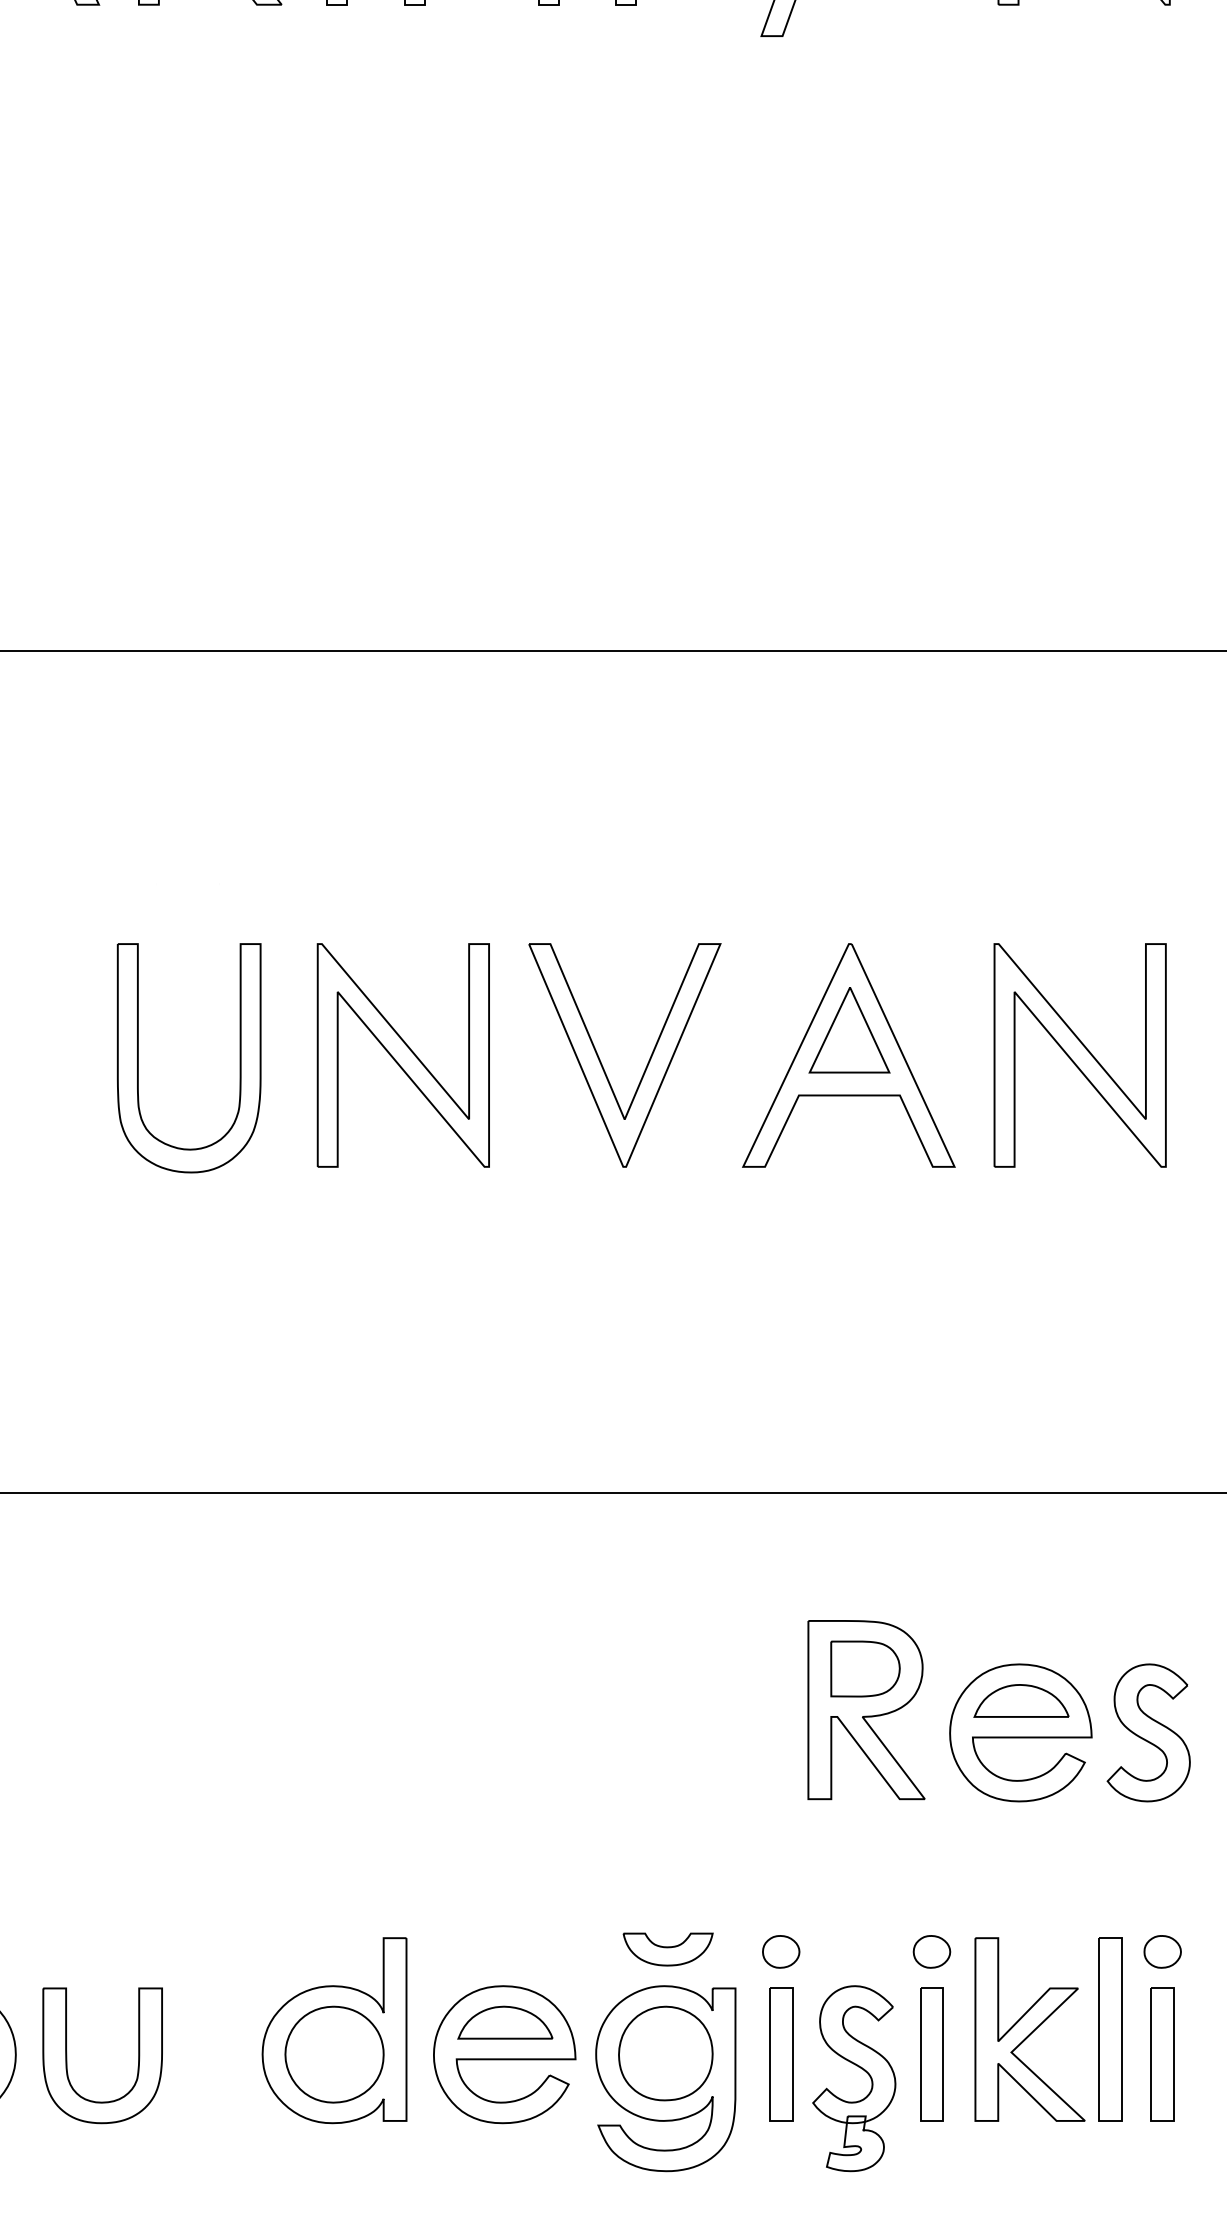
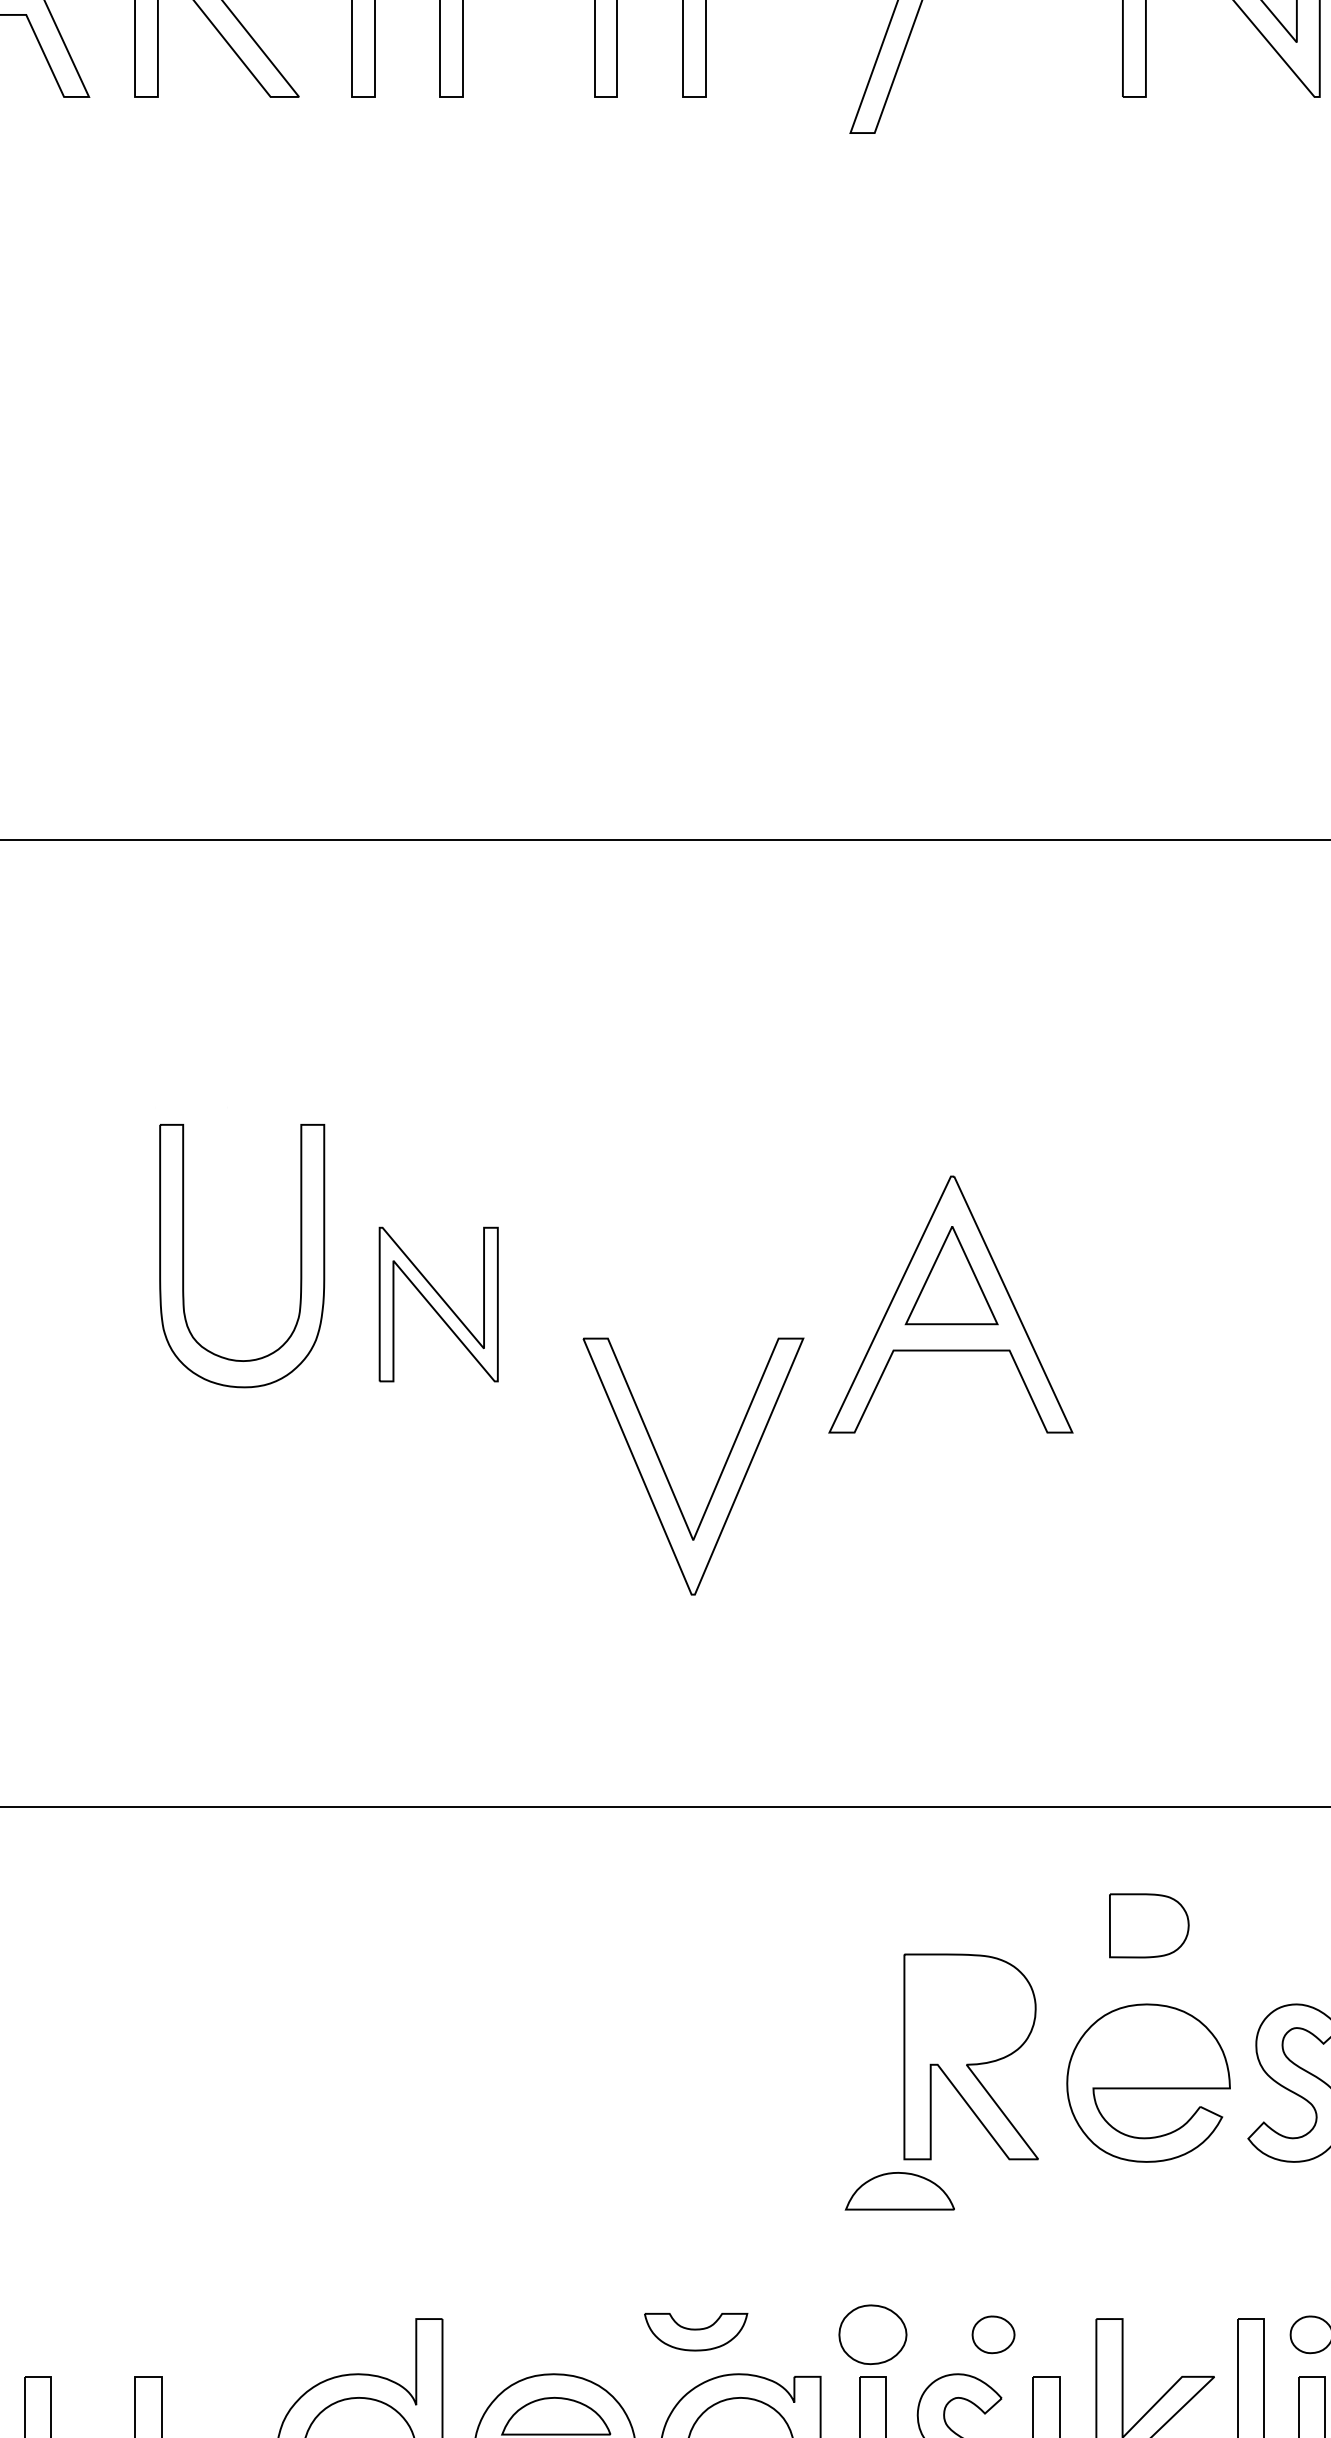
part: (402, 1055) -> (437, 1304), size x0.6
part: (1079, 1055) -> (1215, 1304), removed
part: (138, 1058) -> (183, 1256), moved
part: (603, 1066) -> (668, 1479), moved
curve: (872, 1643) -> (1157, 1896), moved
part: (1021, 1700) -> (899, 2190), moved
part: (667, 1949) -> (695, 2332), moved
part: (781, 1951) -> (873, 2334), size x1.6
part: (931, 1951) -> (993, 2334), moved

